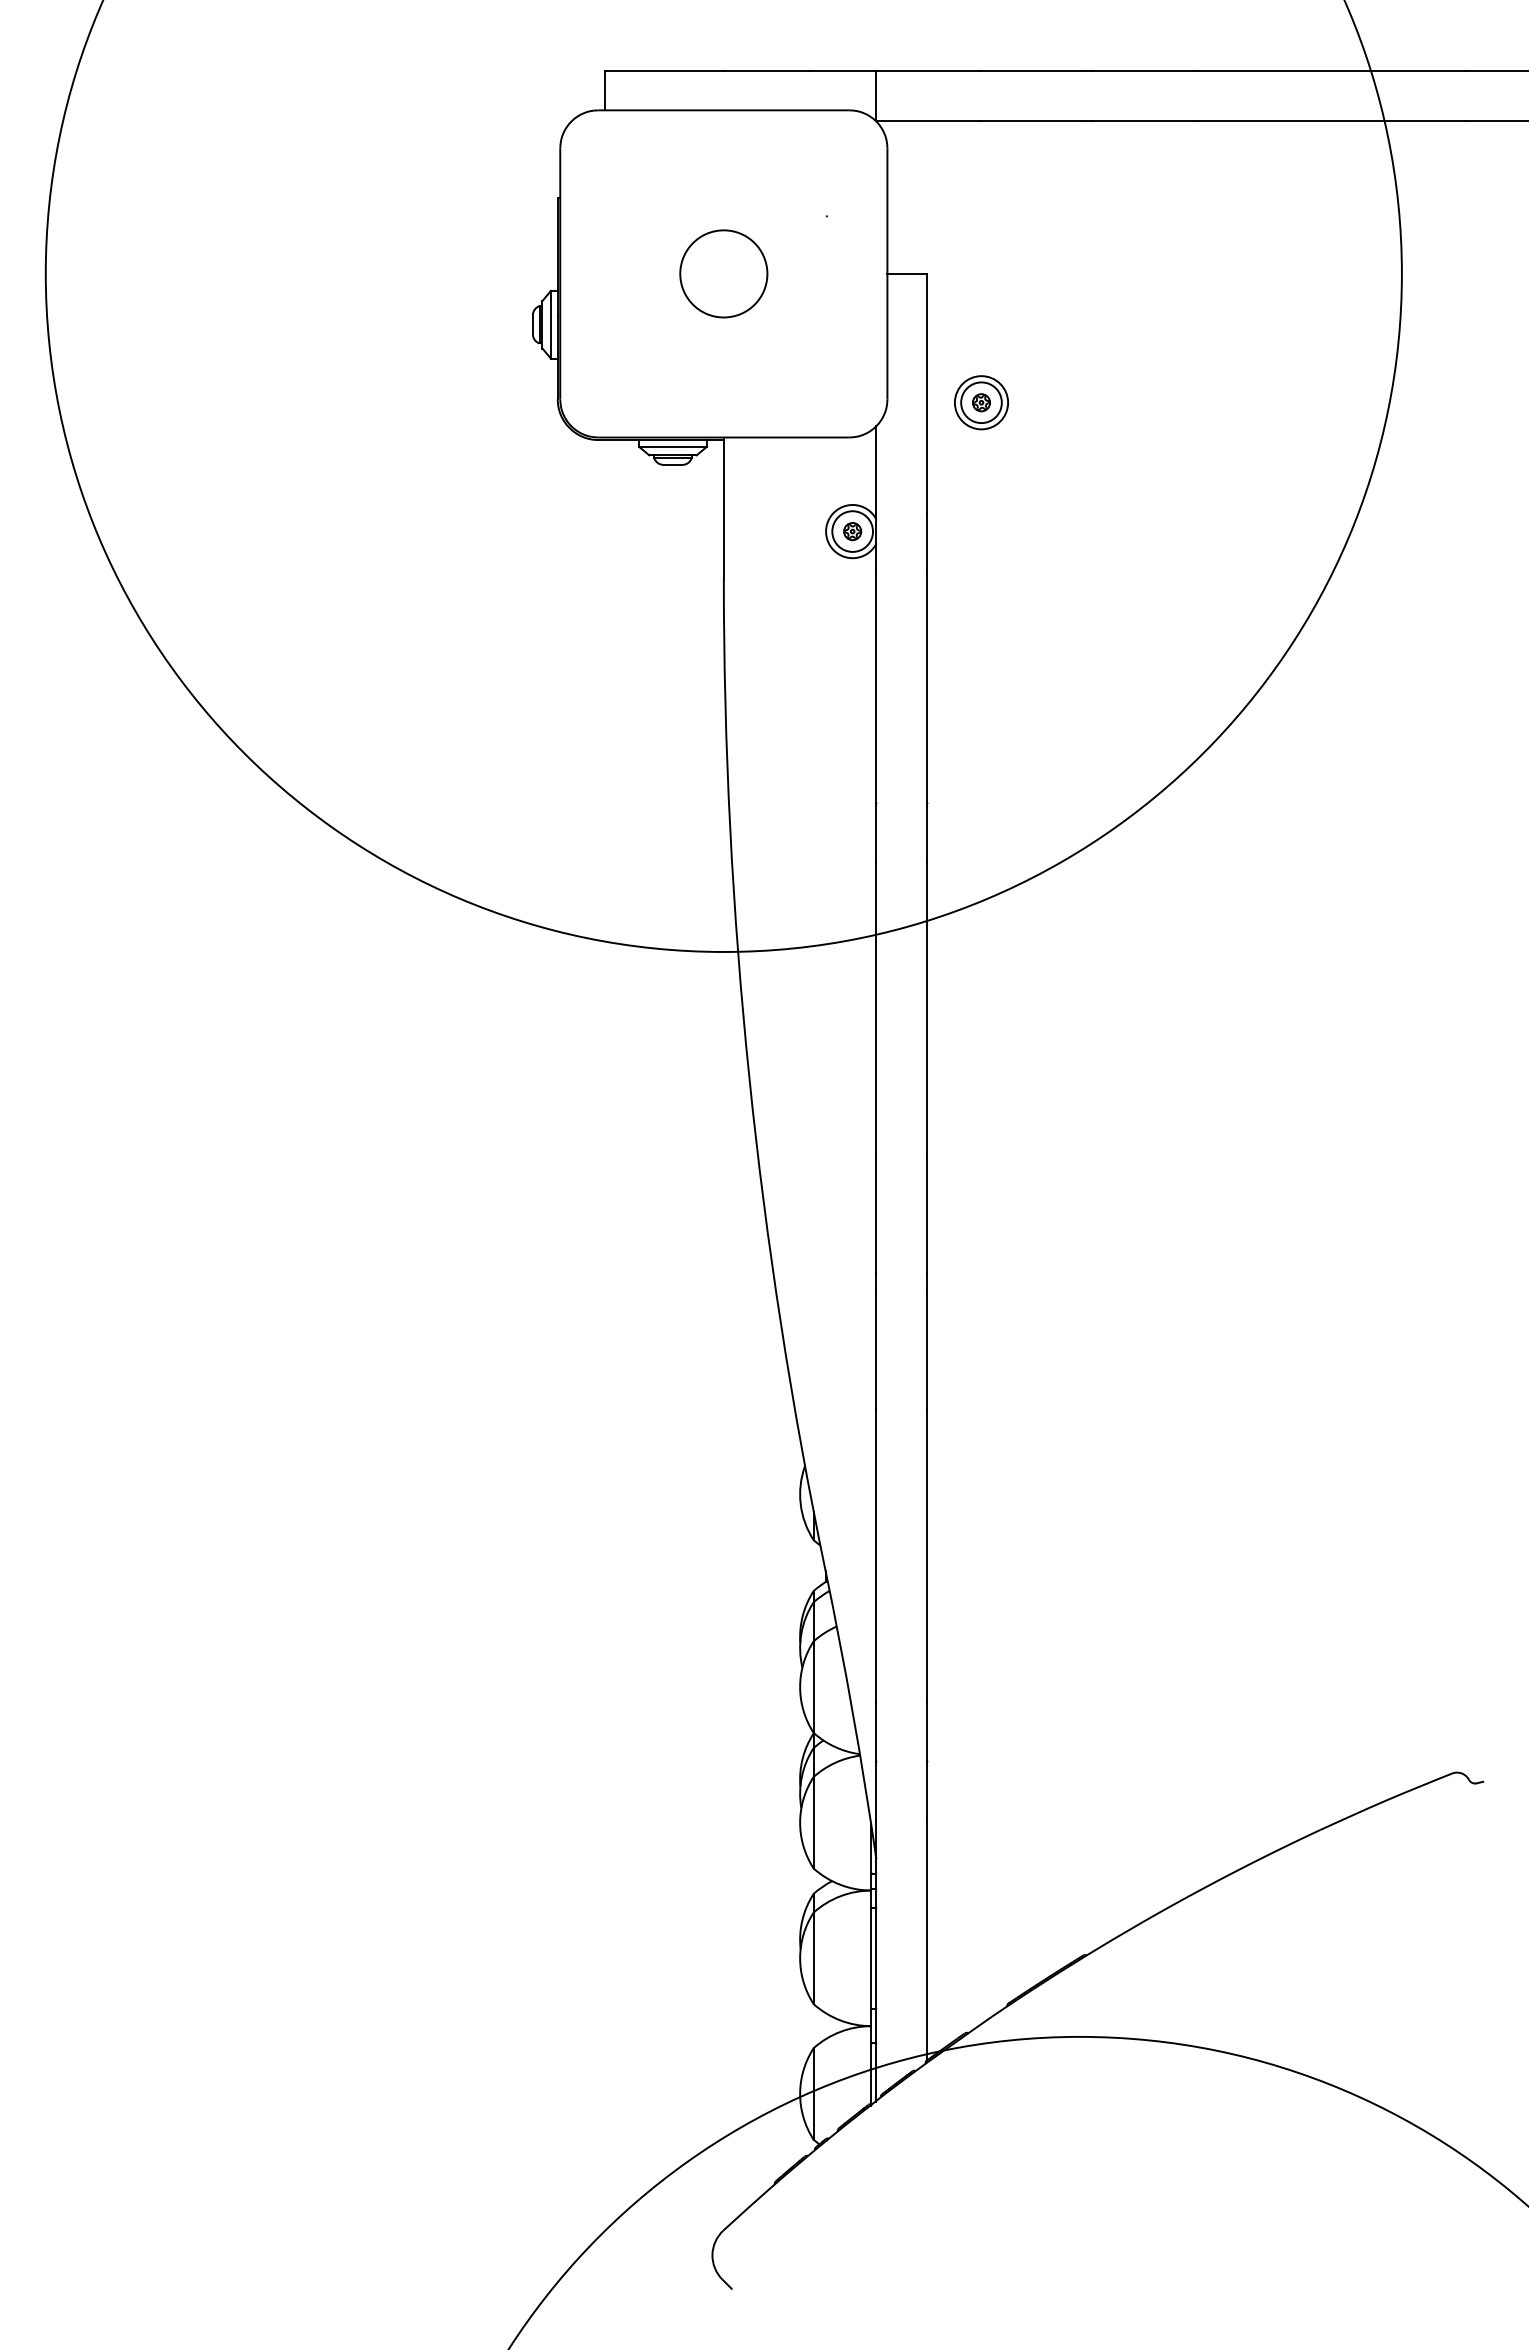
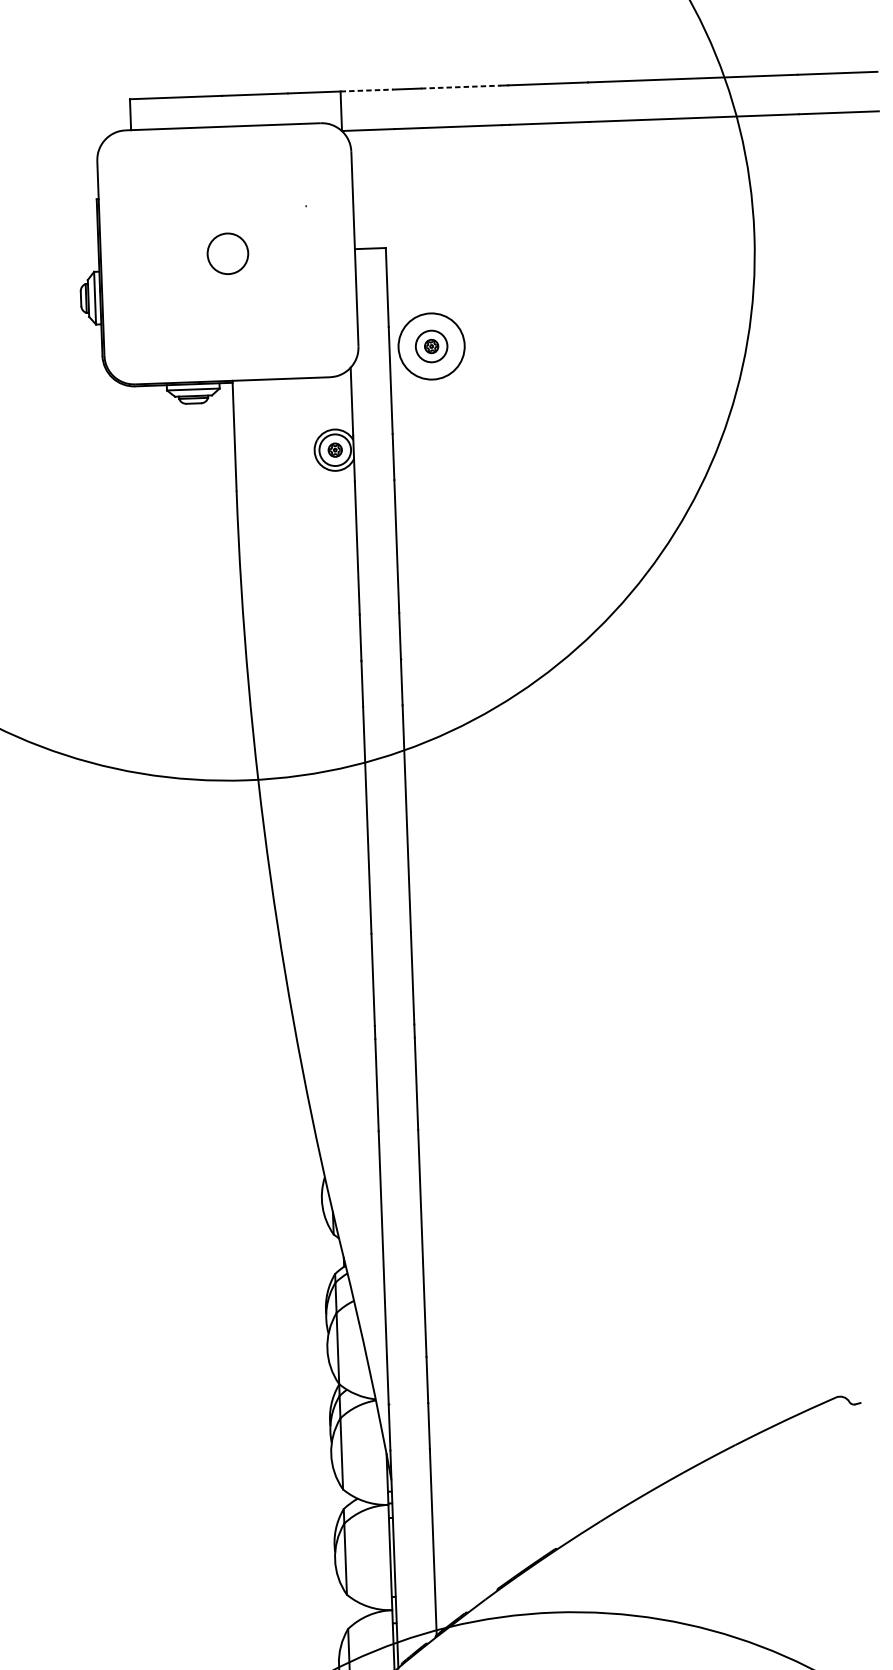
line: (910, 70) -> (367, 90), solid -> dashed
line: (1031, 70) -> (460, 87), solid -> dashed
circle: (723, 273) -> (227, 253), size x0.6
circle: (981, 402) -> (431, 346), size x1.6

